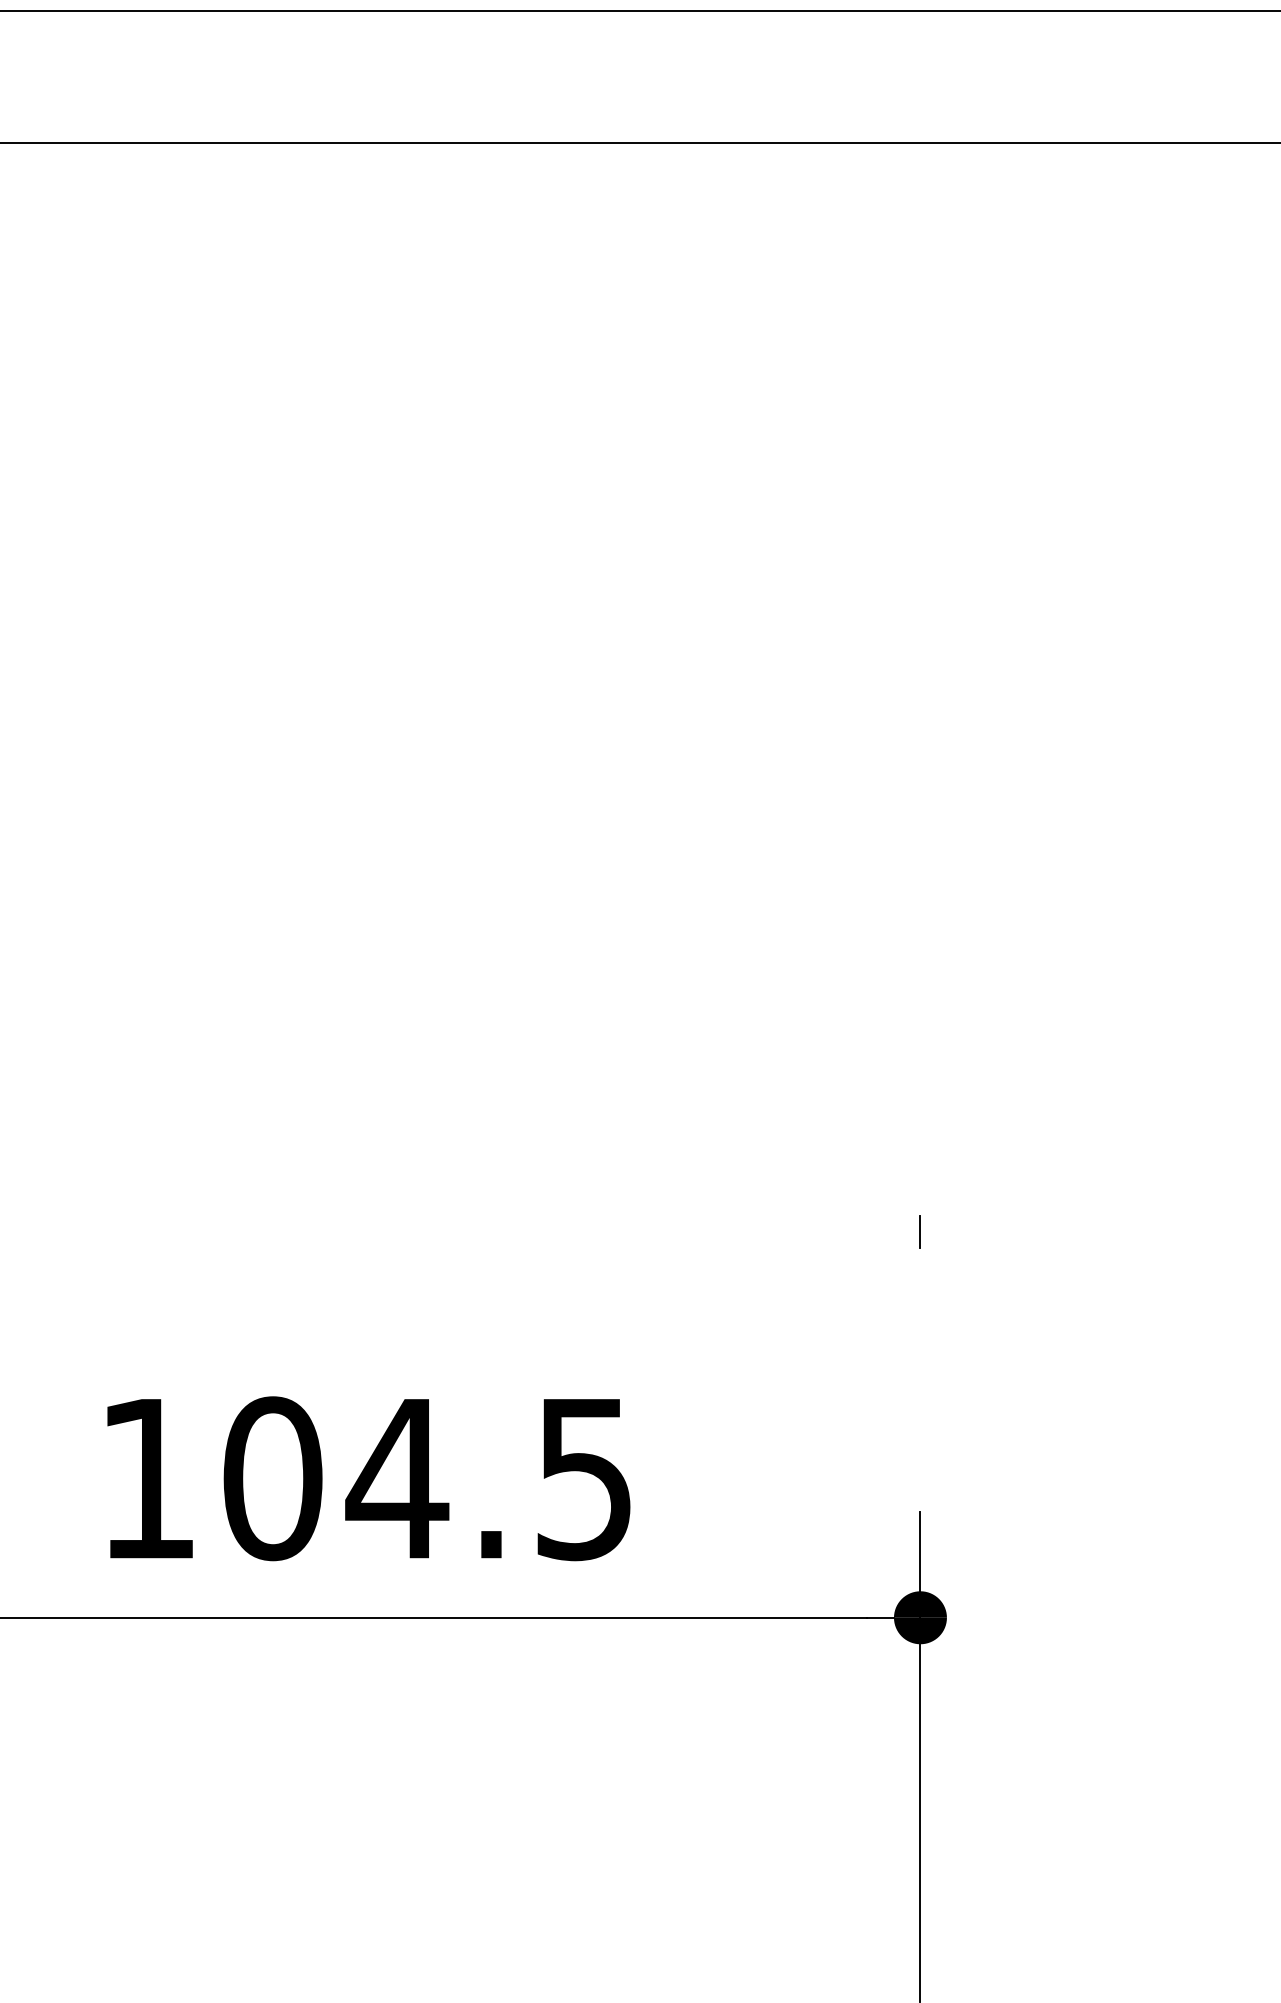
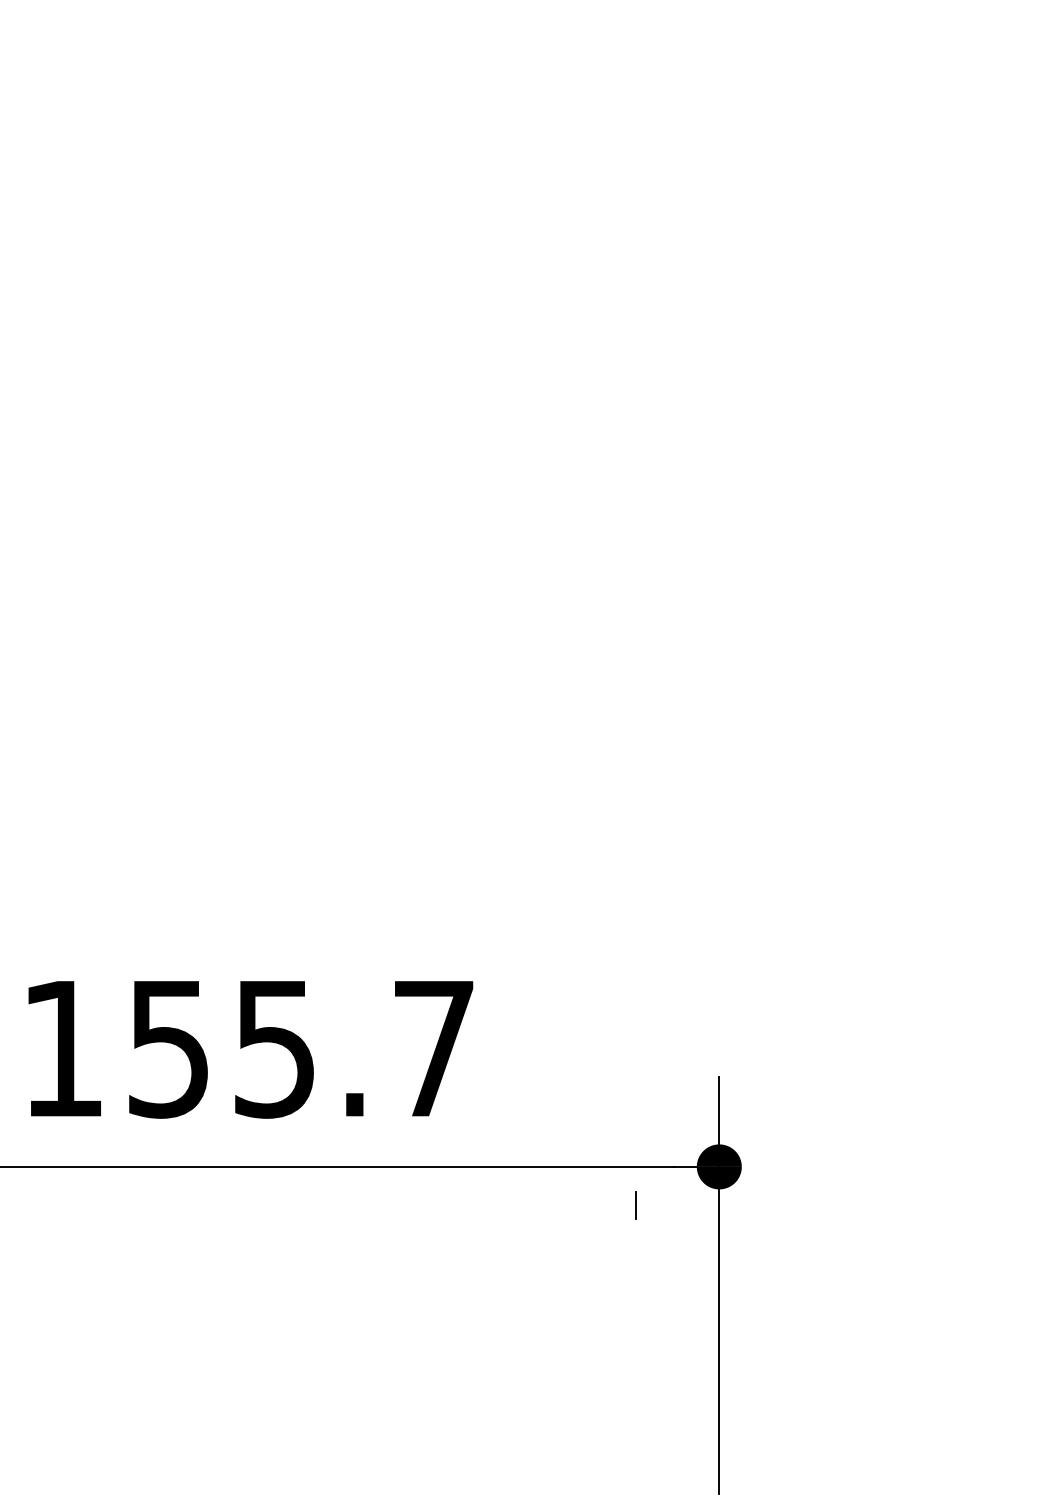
line: (919, 1231) -> (635, 1205), moved
text: (426, 1478) -> (299, 1048), 104.5 -> 155.7

